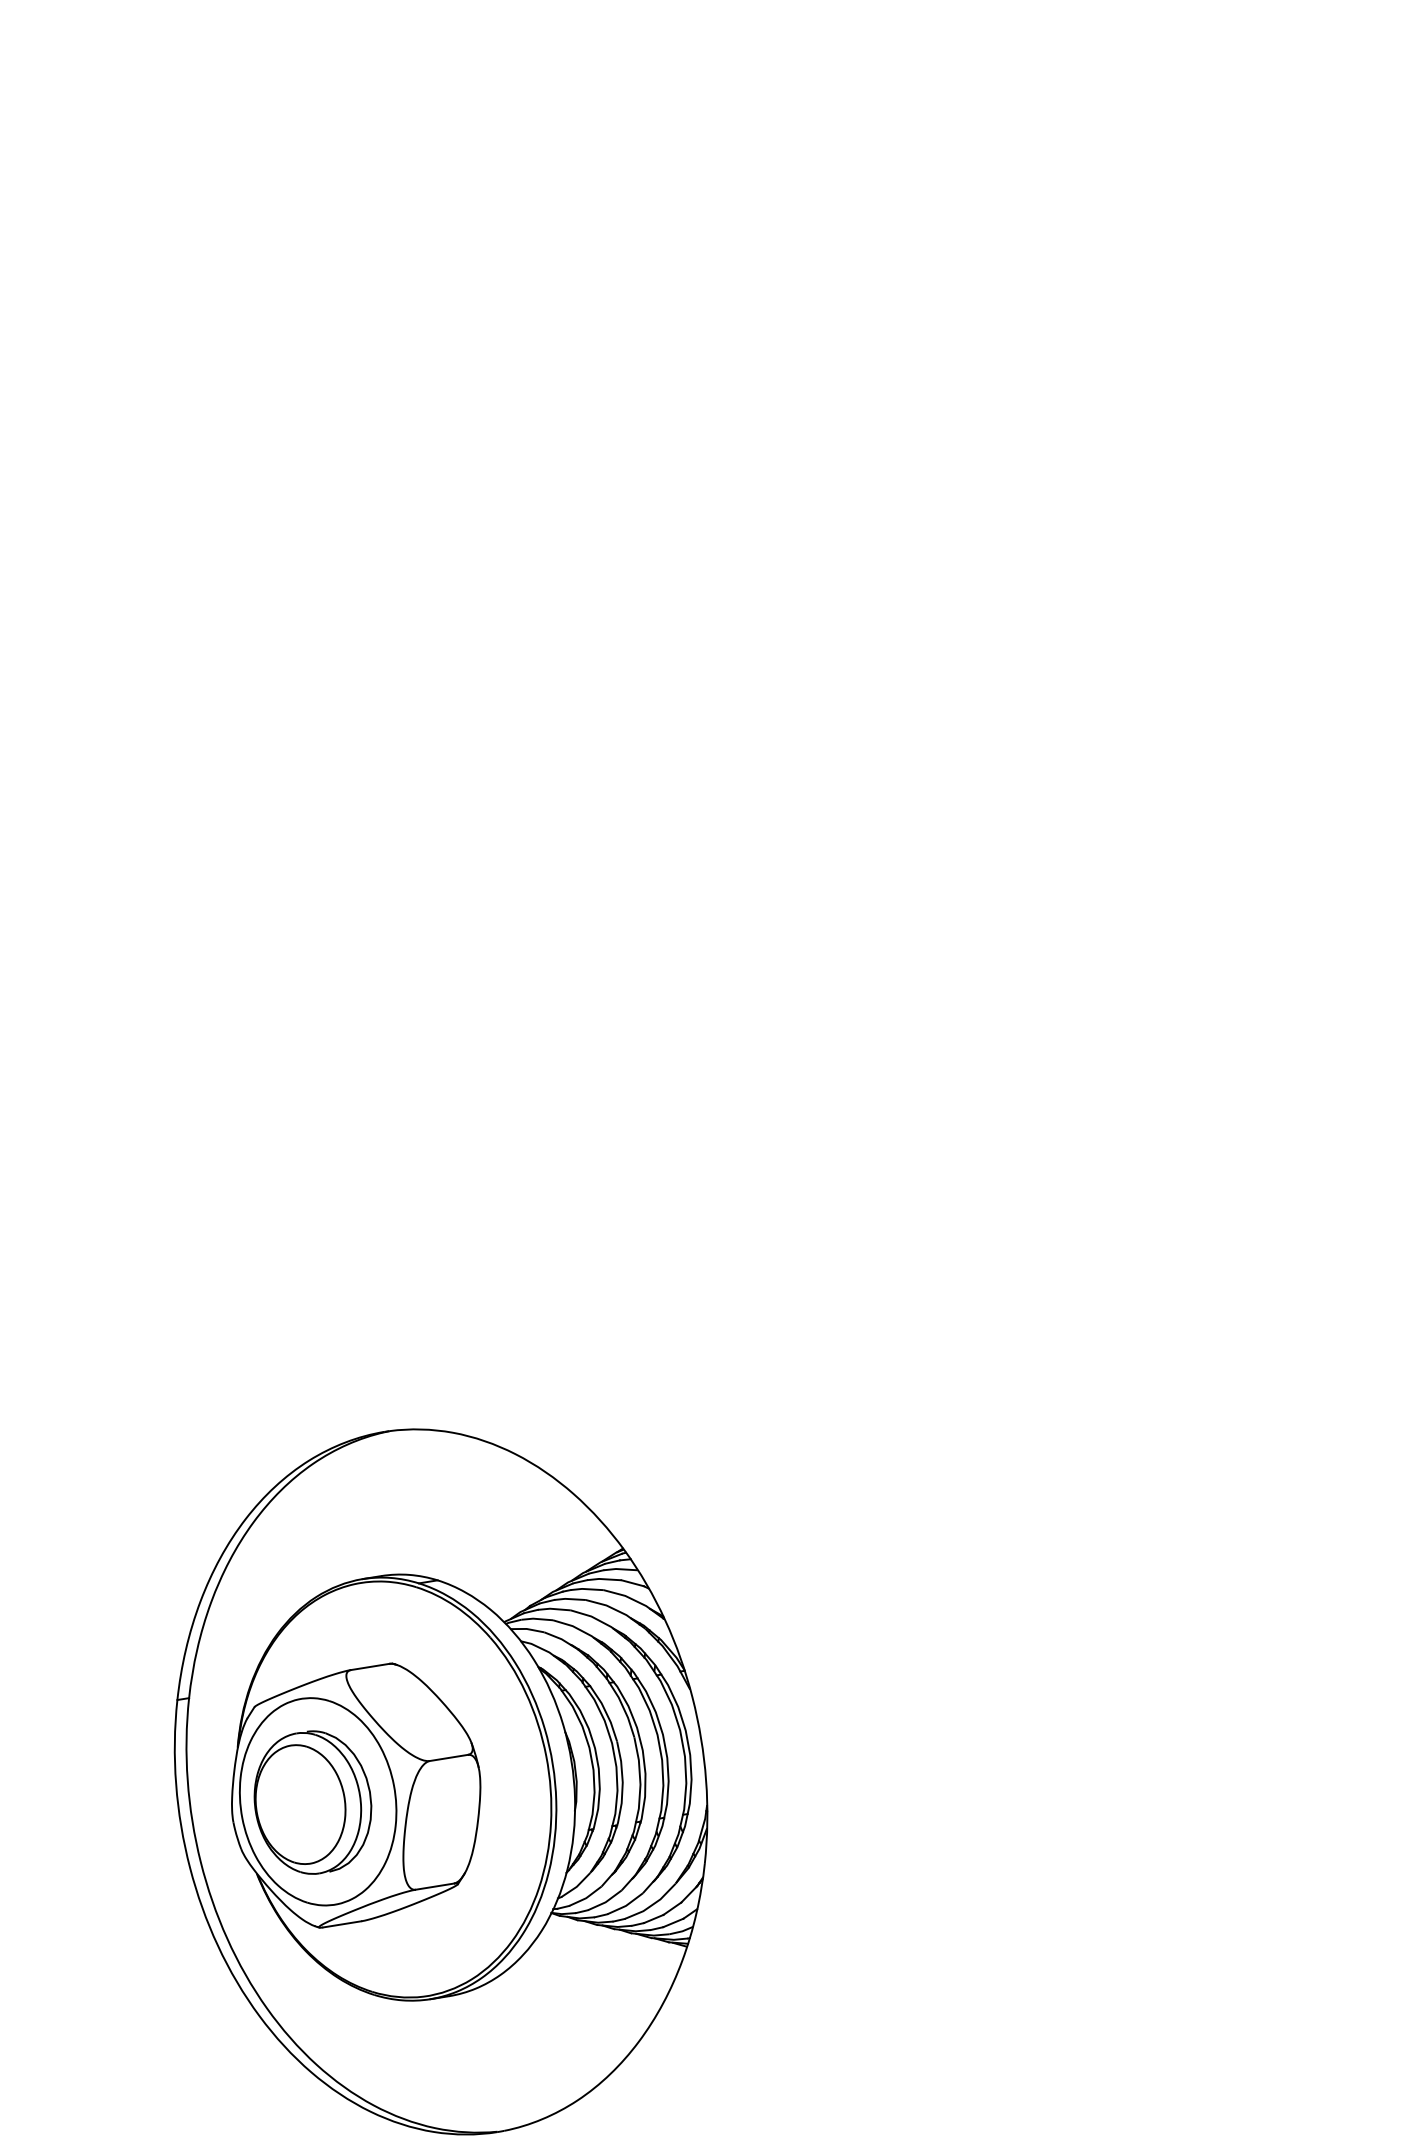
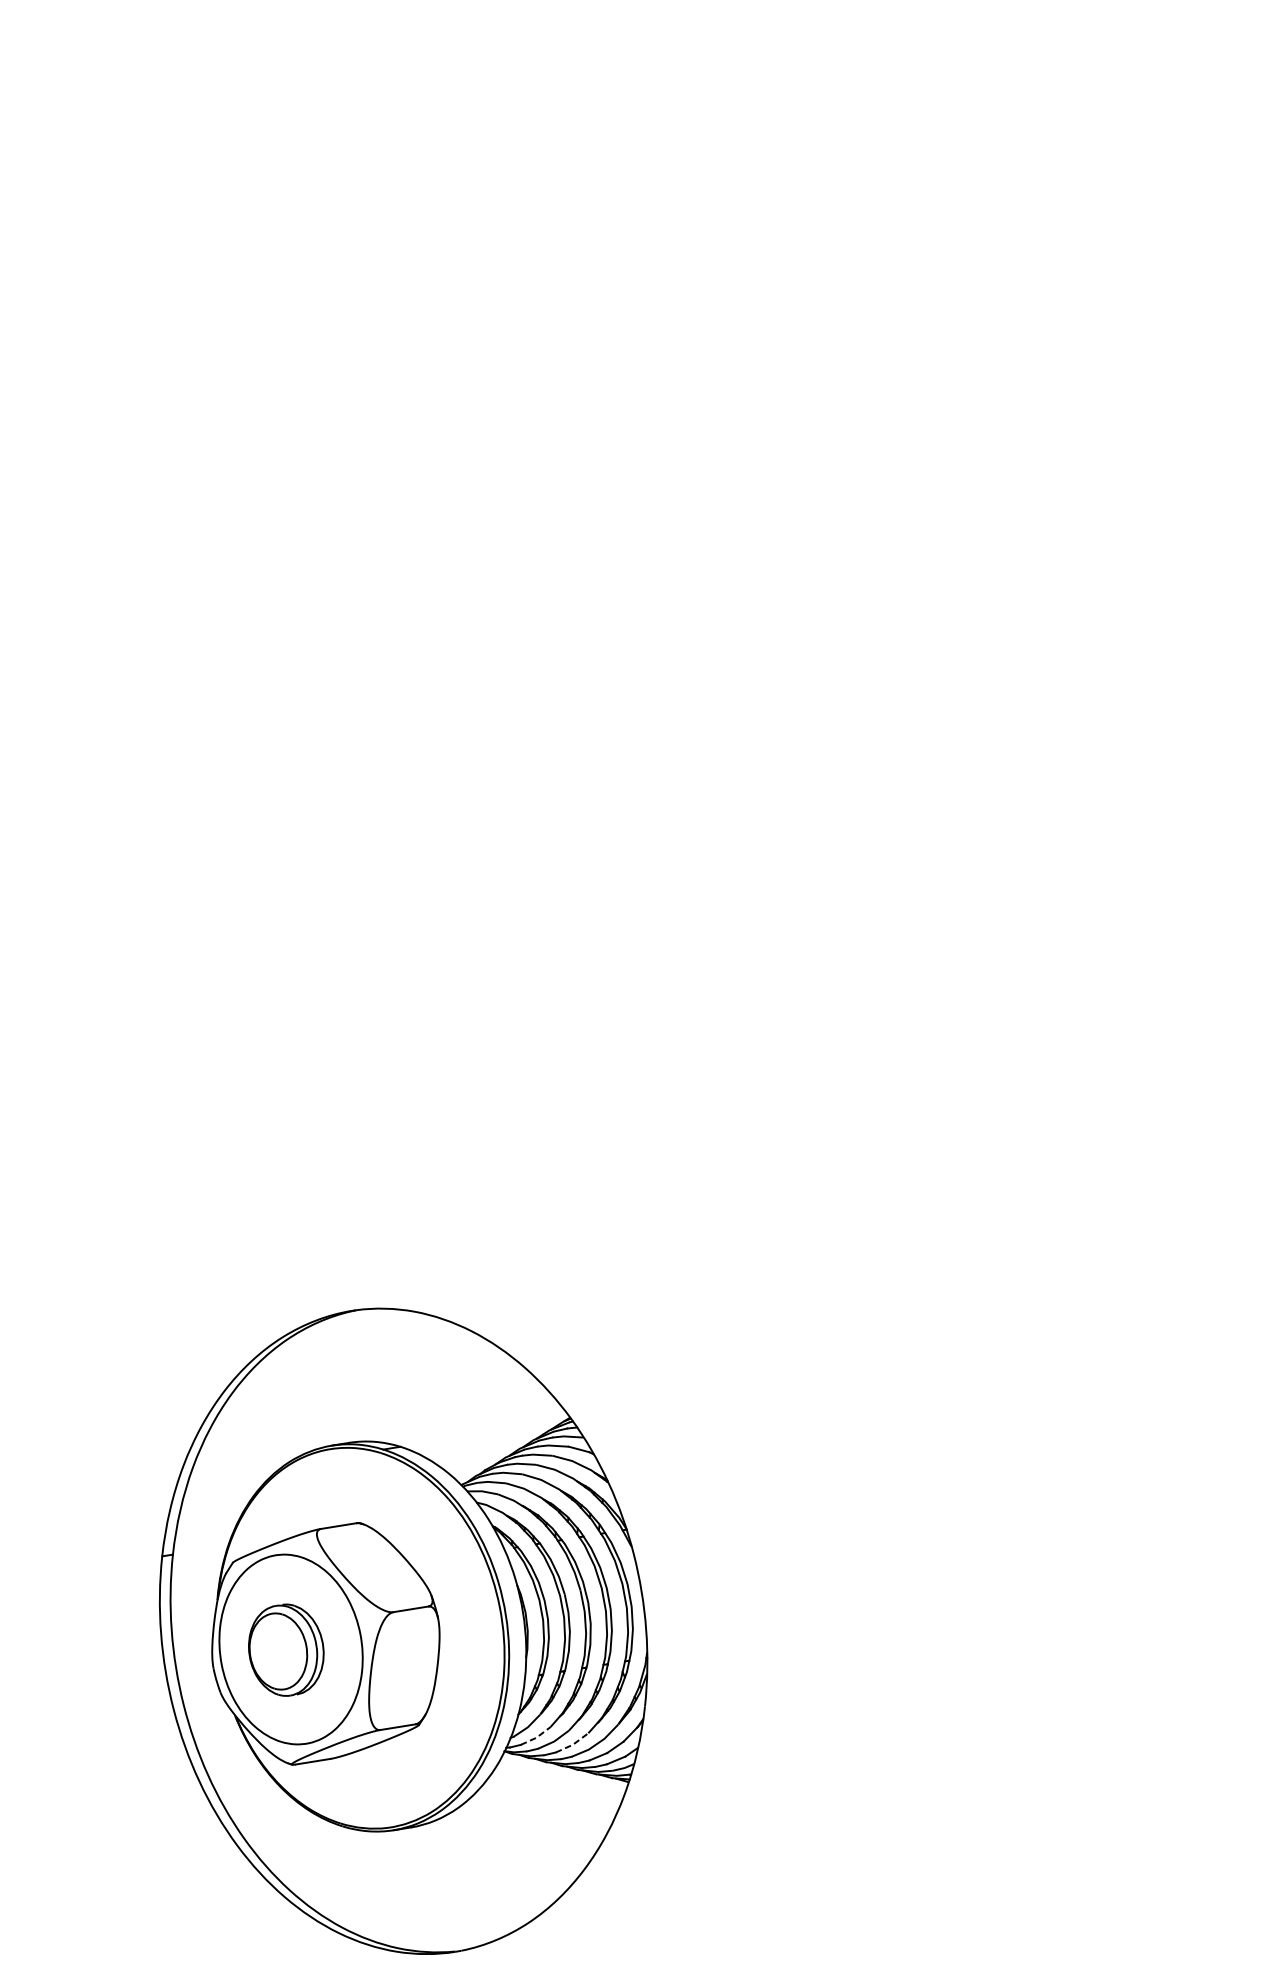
part: (312, 1802) -> (285, 1650), size x0.7
line: (586, 1898) -> (536, 1738), solid -> dashed
line: (626, 1905) -> (573, 1744), solid -> dashed

